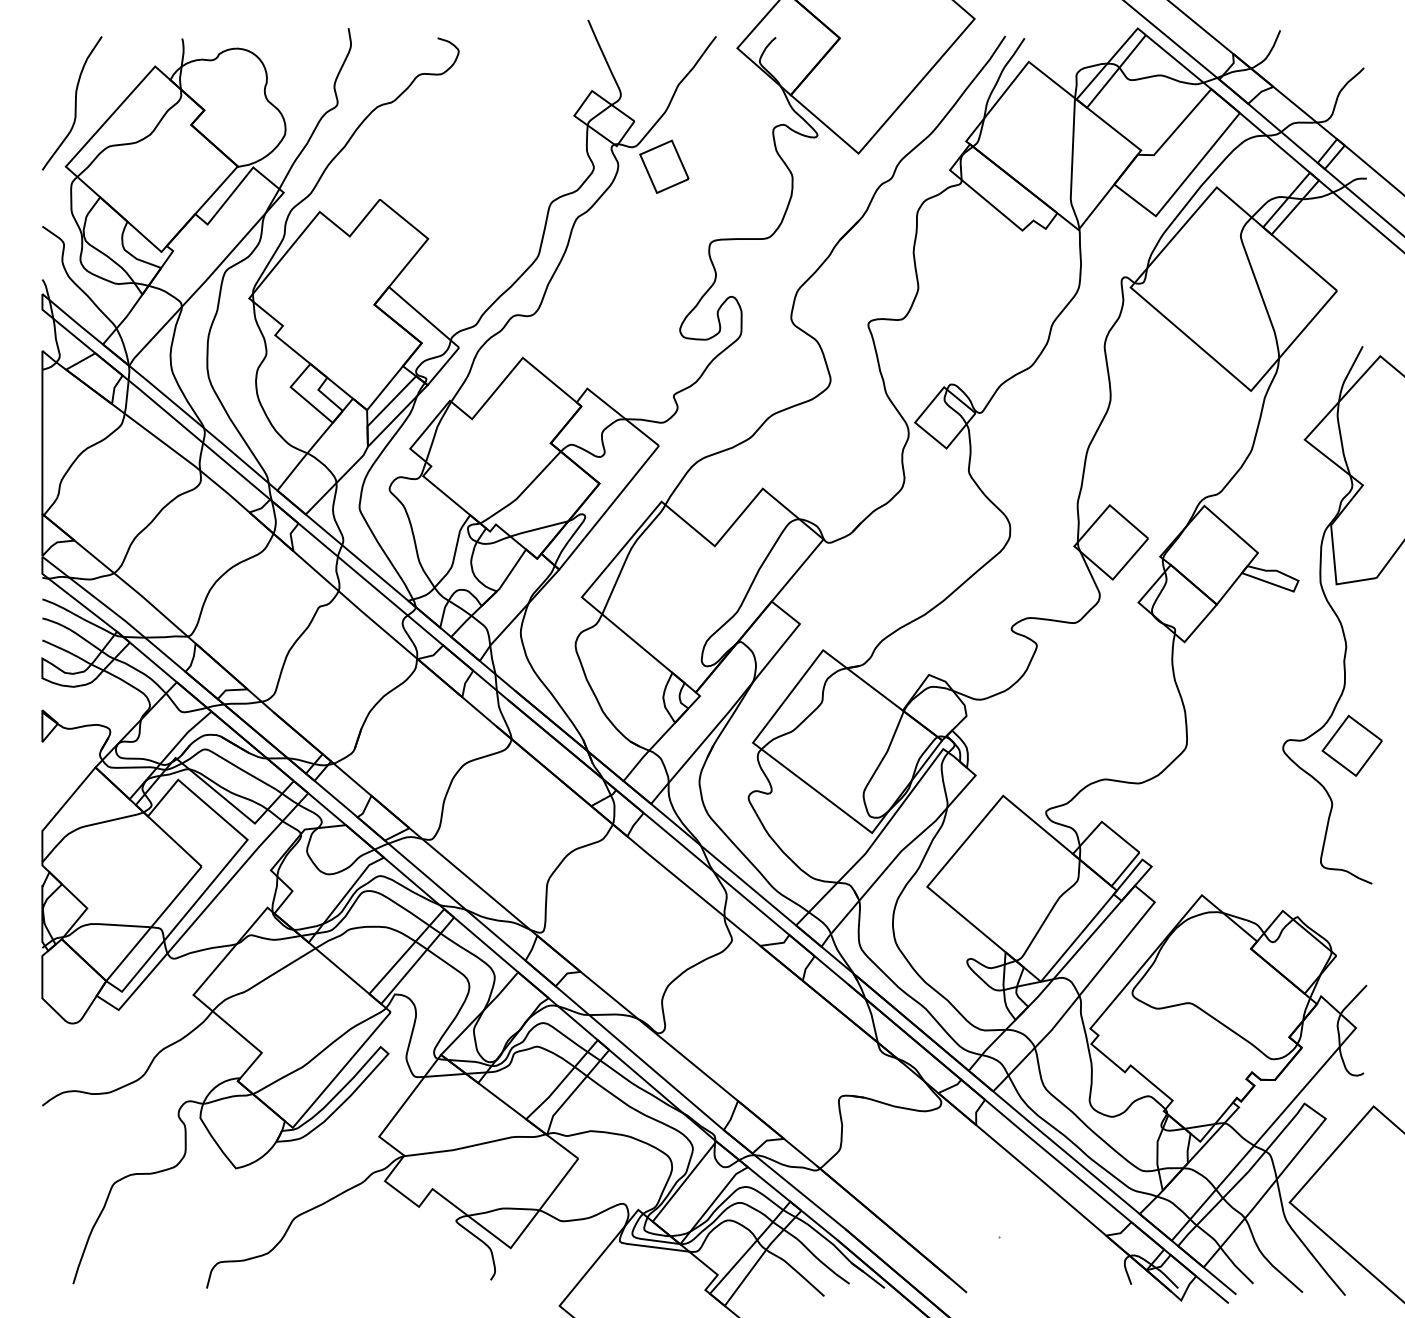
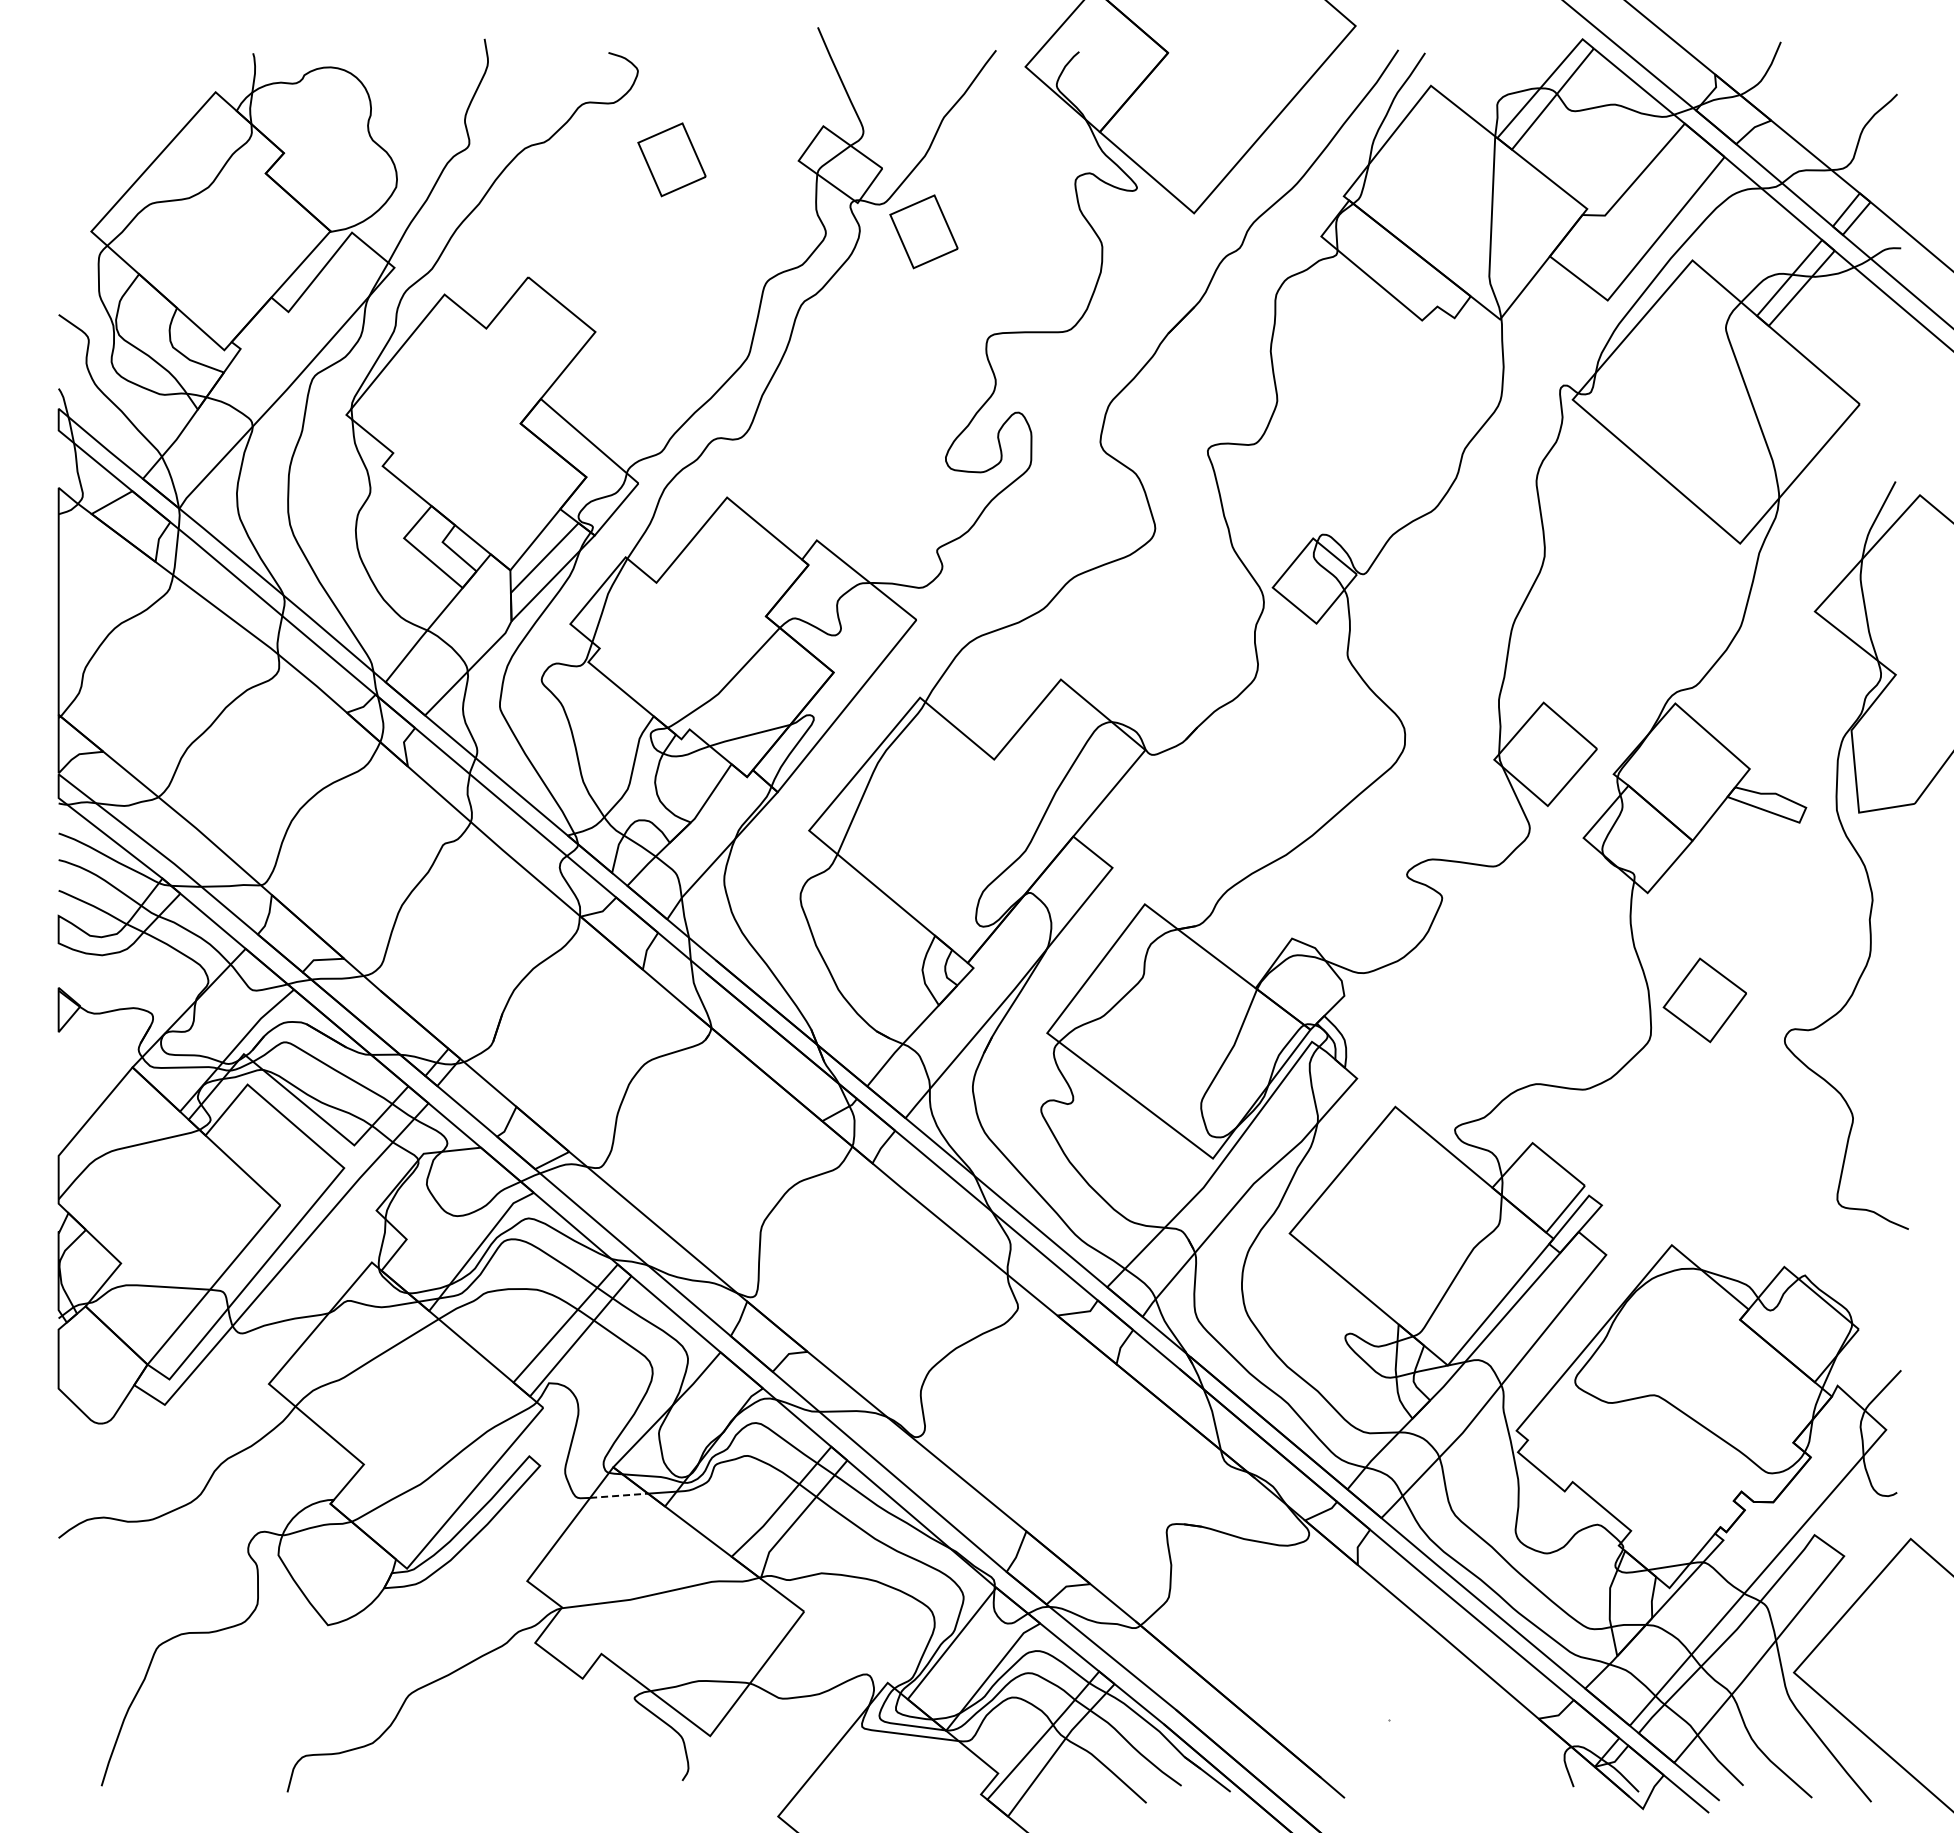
curve: (75, 103) -> (104, 143), removed
part: (482, 114) -> (671, 159), added
part: (1351, 745) -> (1704, 1000), moved
line: (445, 1075) -> (619, 1495), solid -> dashed

